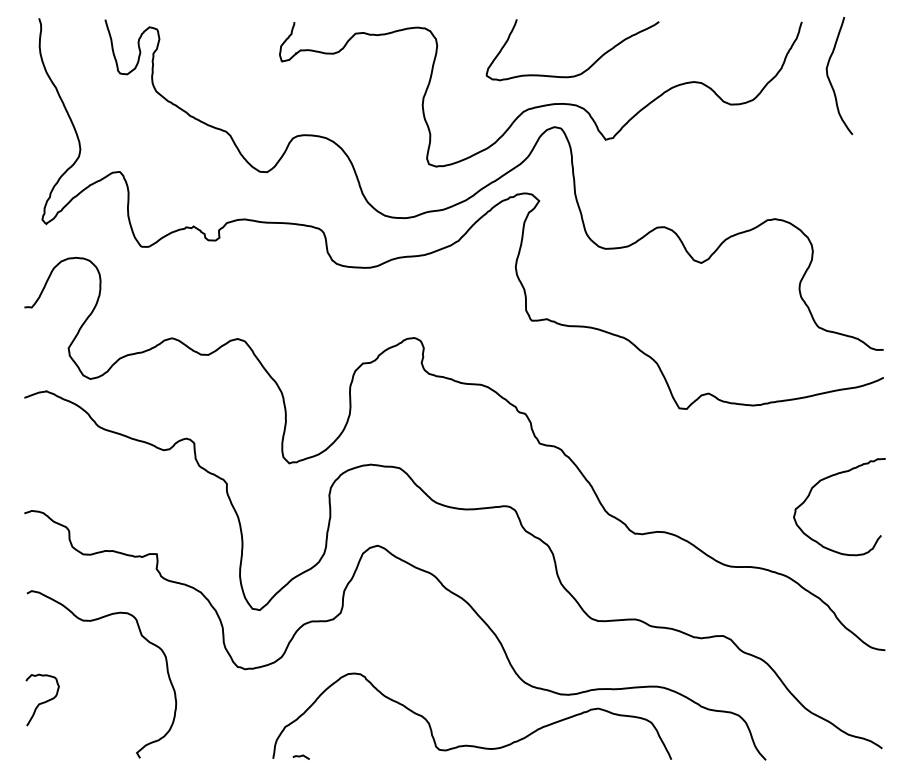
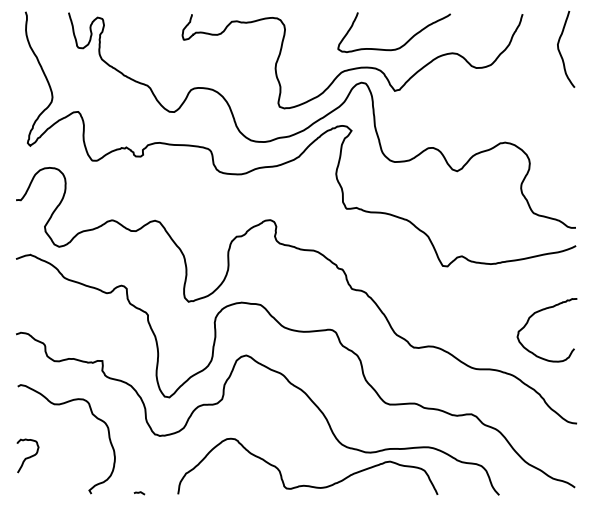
curve: (583, 70) -> (401, 45), moved
curve: (830, 79) -> (560, 51), moved
line: (301, 757) -> (139, 493), moved

